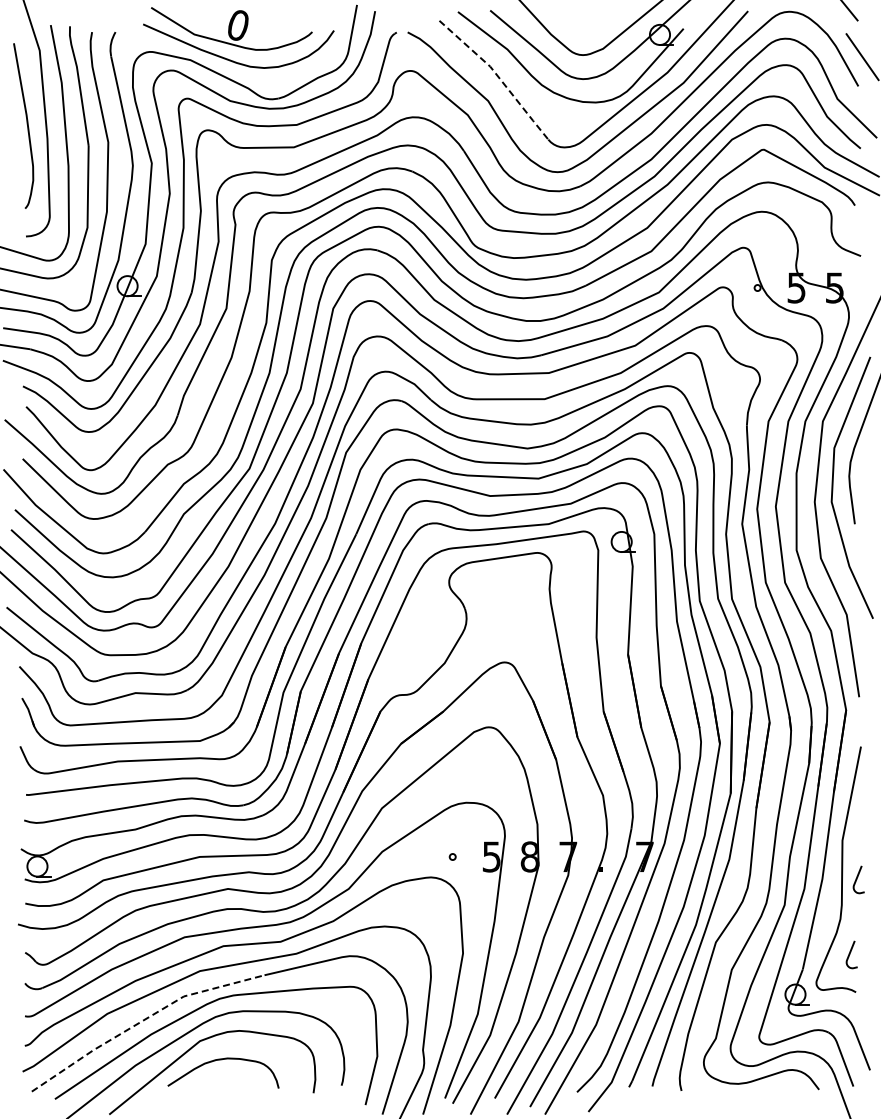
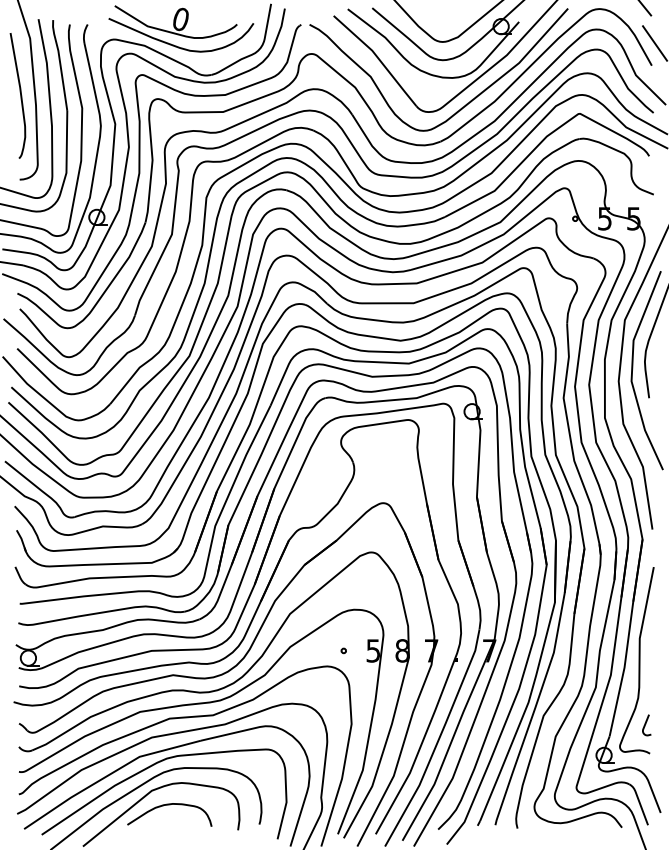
line: (498, 76) -> (378, 58), dashed -> solid
curve: (857, 879) -> (651, 668), removed
line: (143, 1020) -> (108, 775), dashed -> solid

